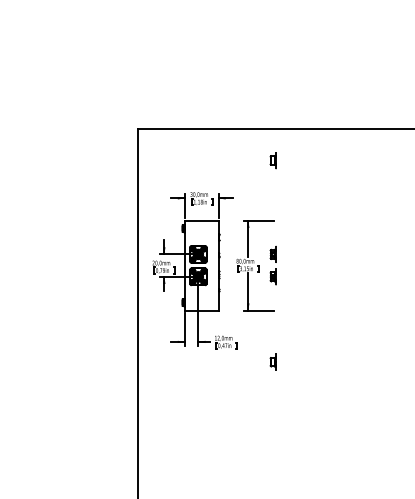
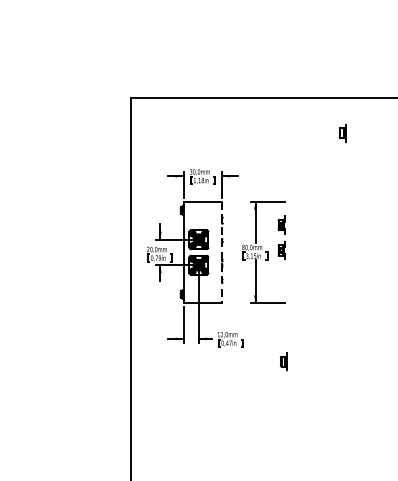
part: (272, 160) -> (341, 133), moved
line: (218, 265) -> (221, 252), solid -> dashed
part: (272, 265) -> (280, 237), moved

